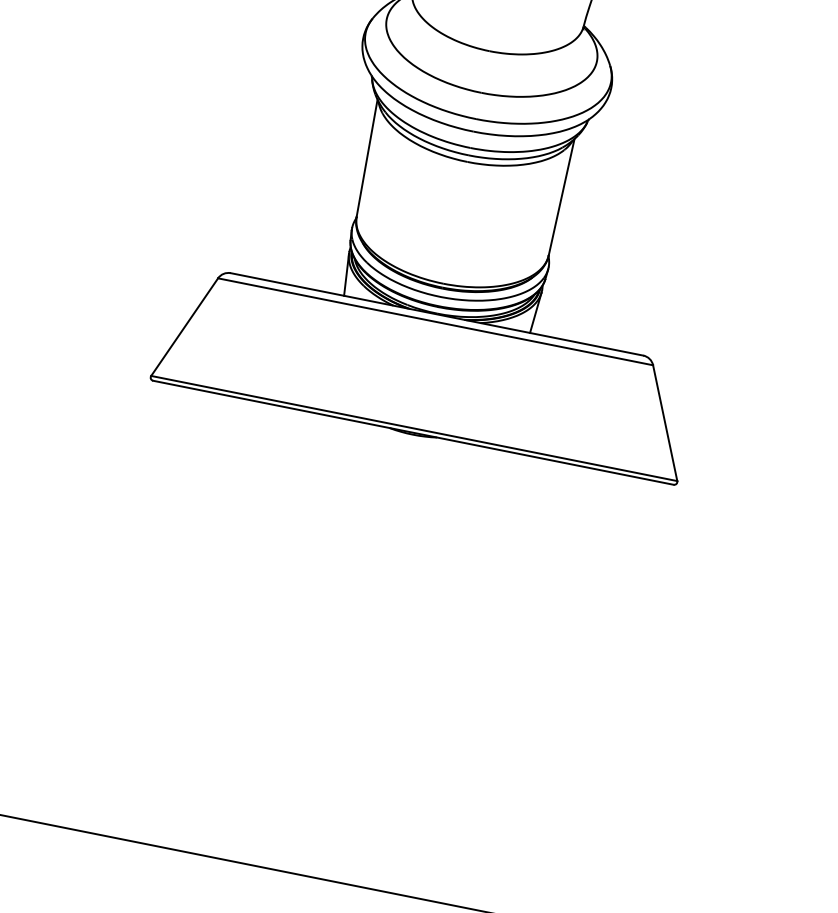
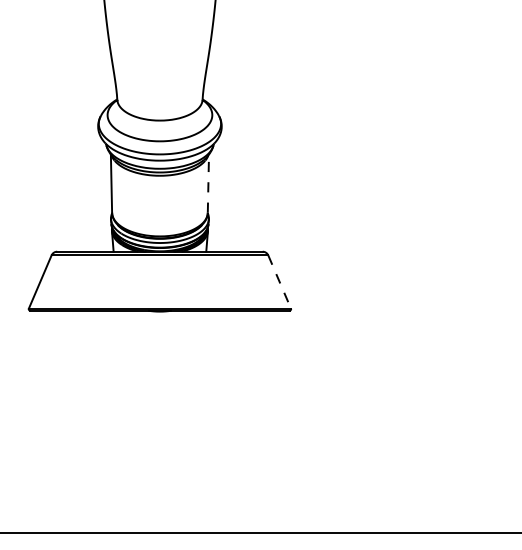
line: (561, 196) -> (208, 183), solid -> dashed
line: (665, 422) -> (279, 281), solid -> dashed

